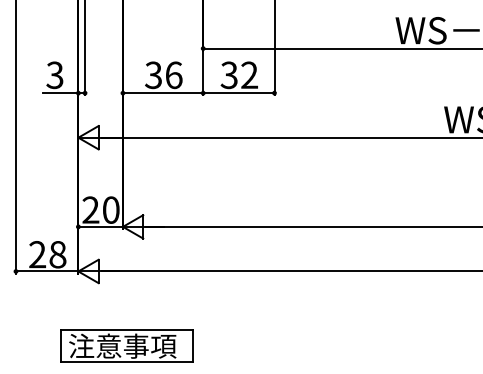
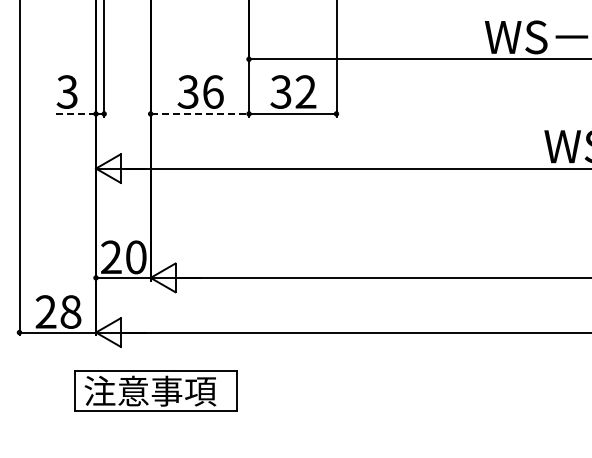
line: (60, 92) -> (74, 113), solid -> dashed
line: (163, 92) -> (200, 113), solid -> dashed
part: (126, 345) -> (155, 390), moved

